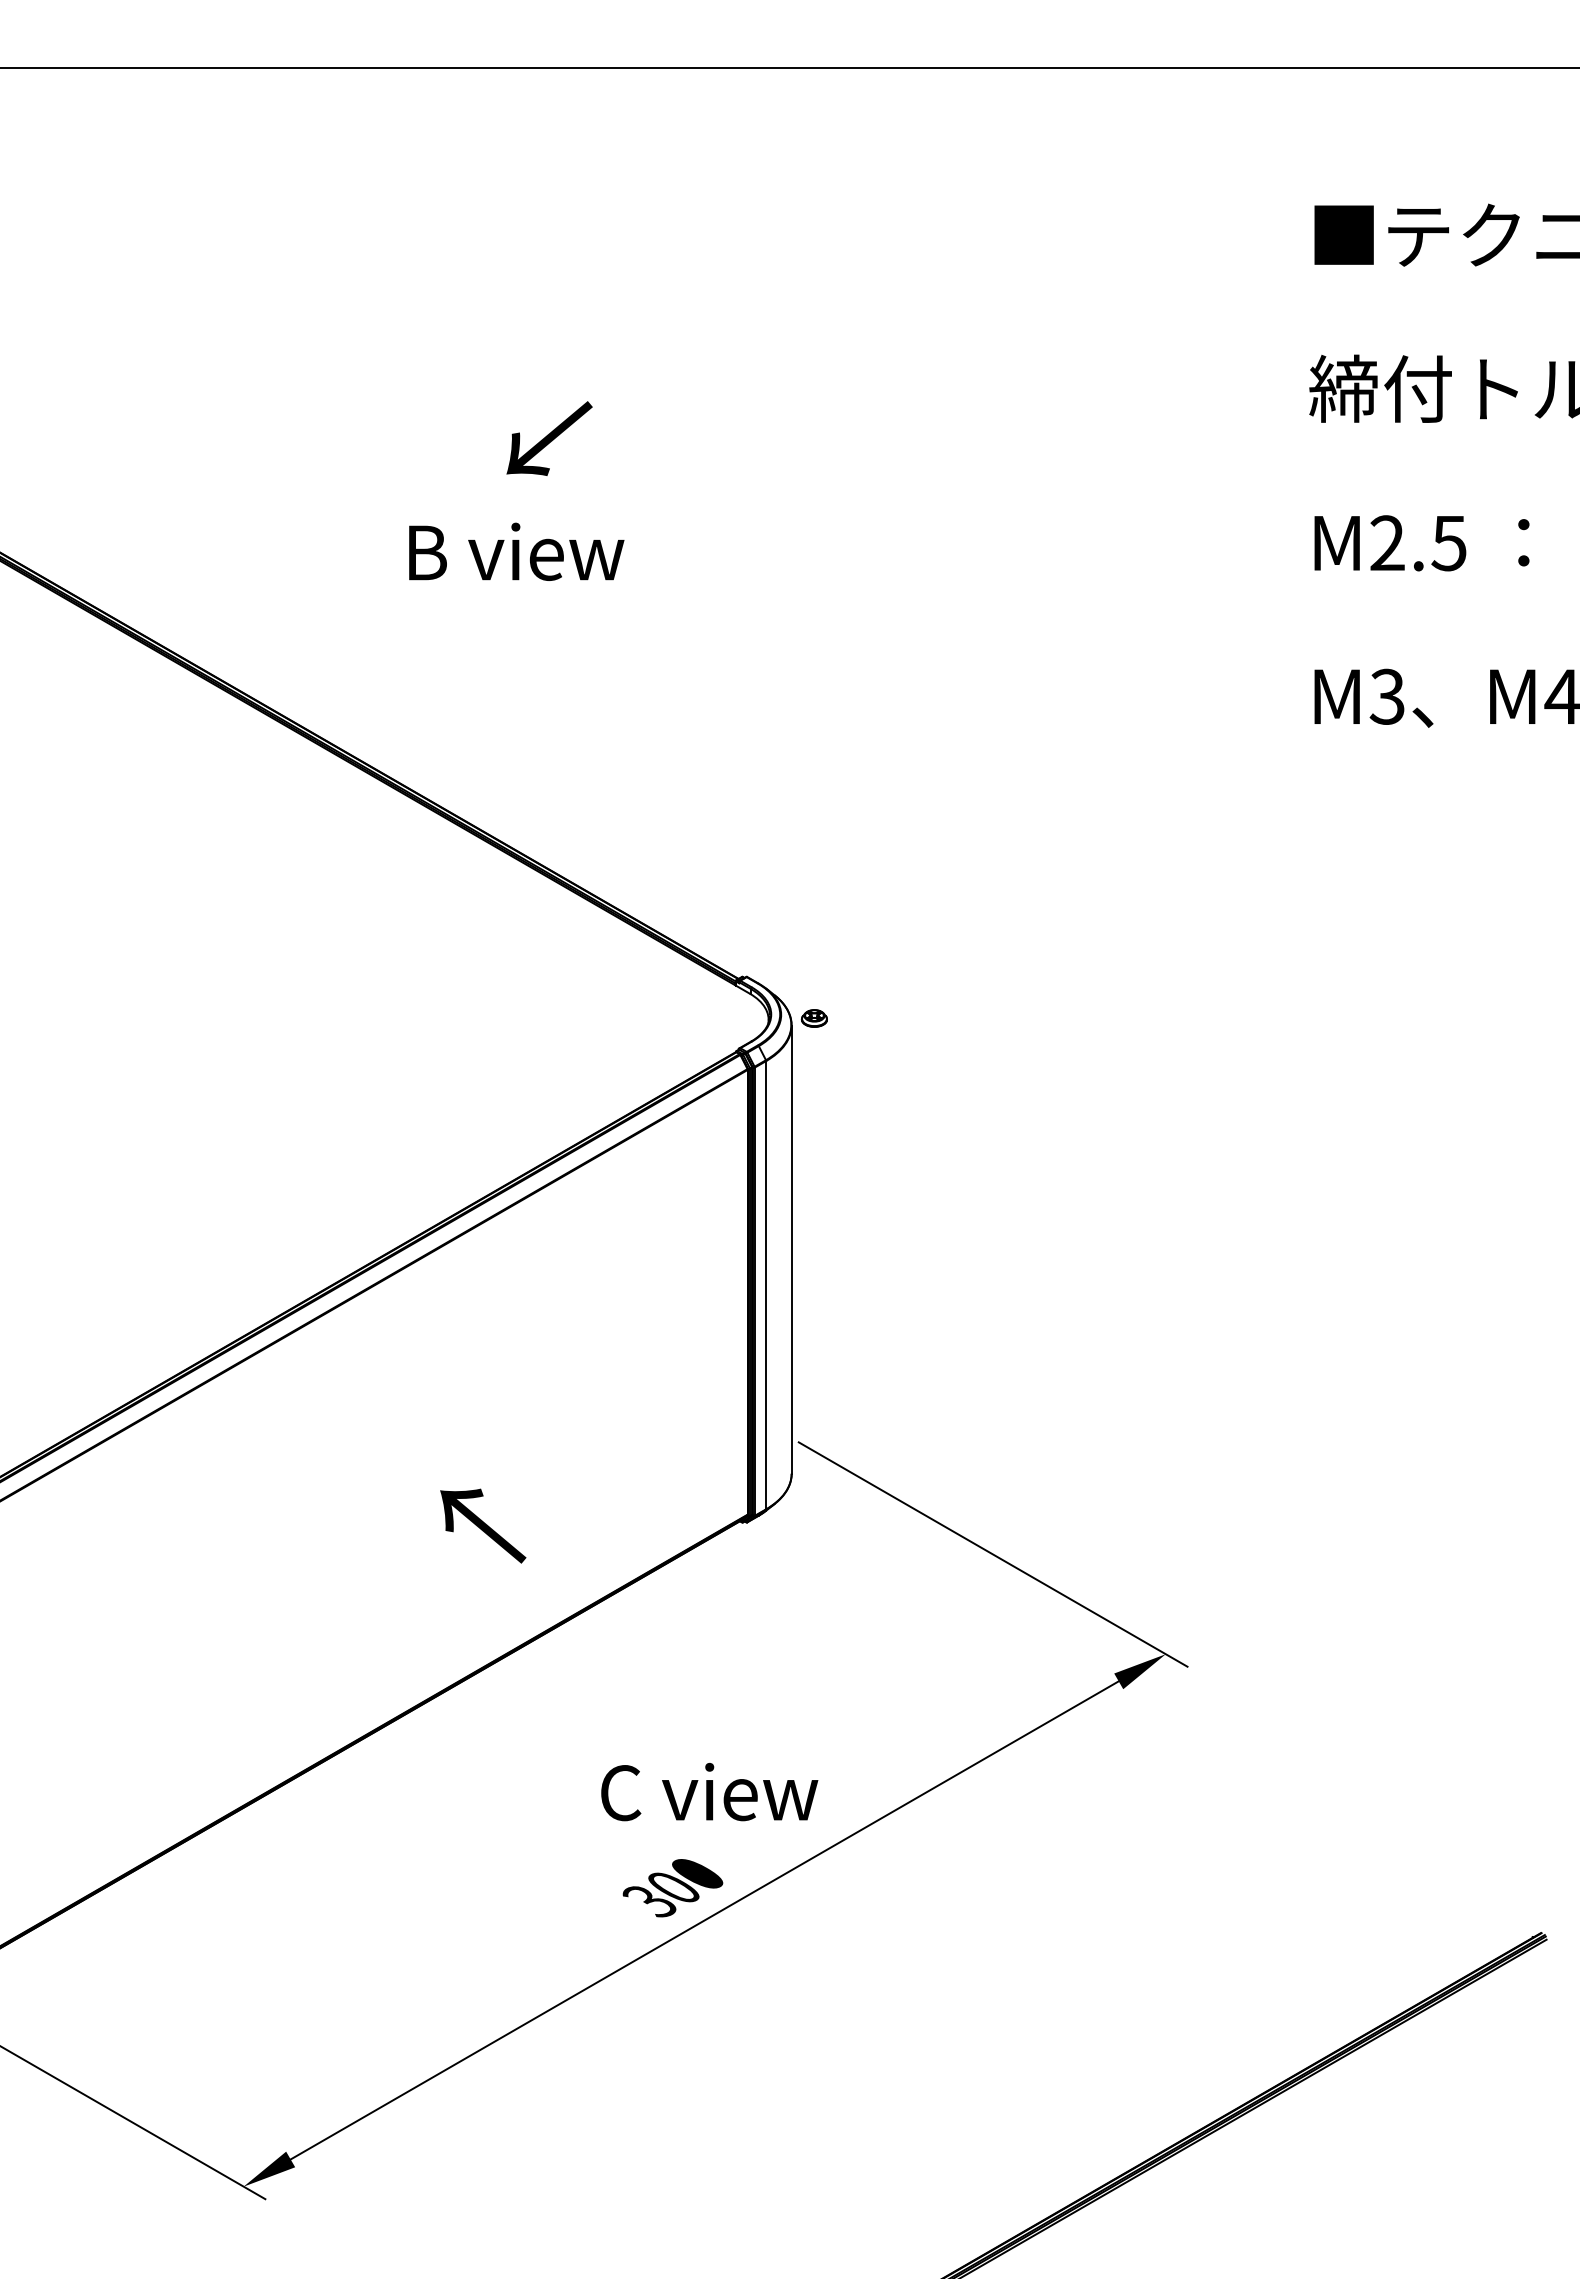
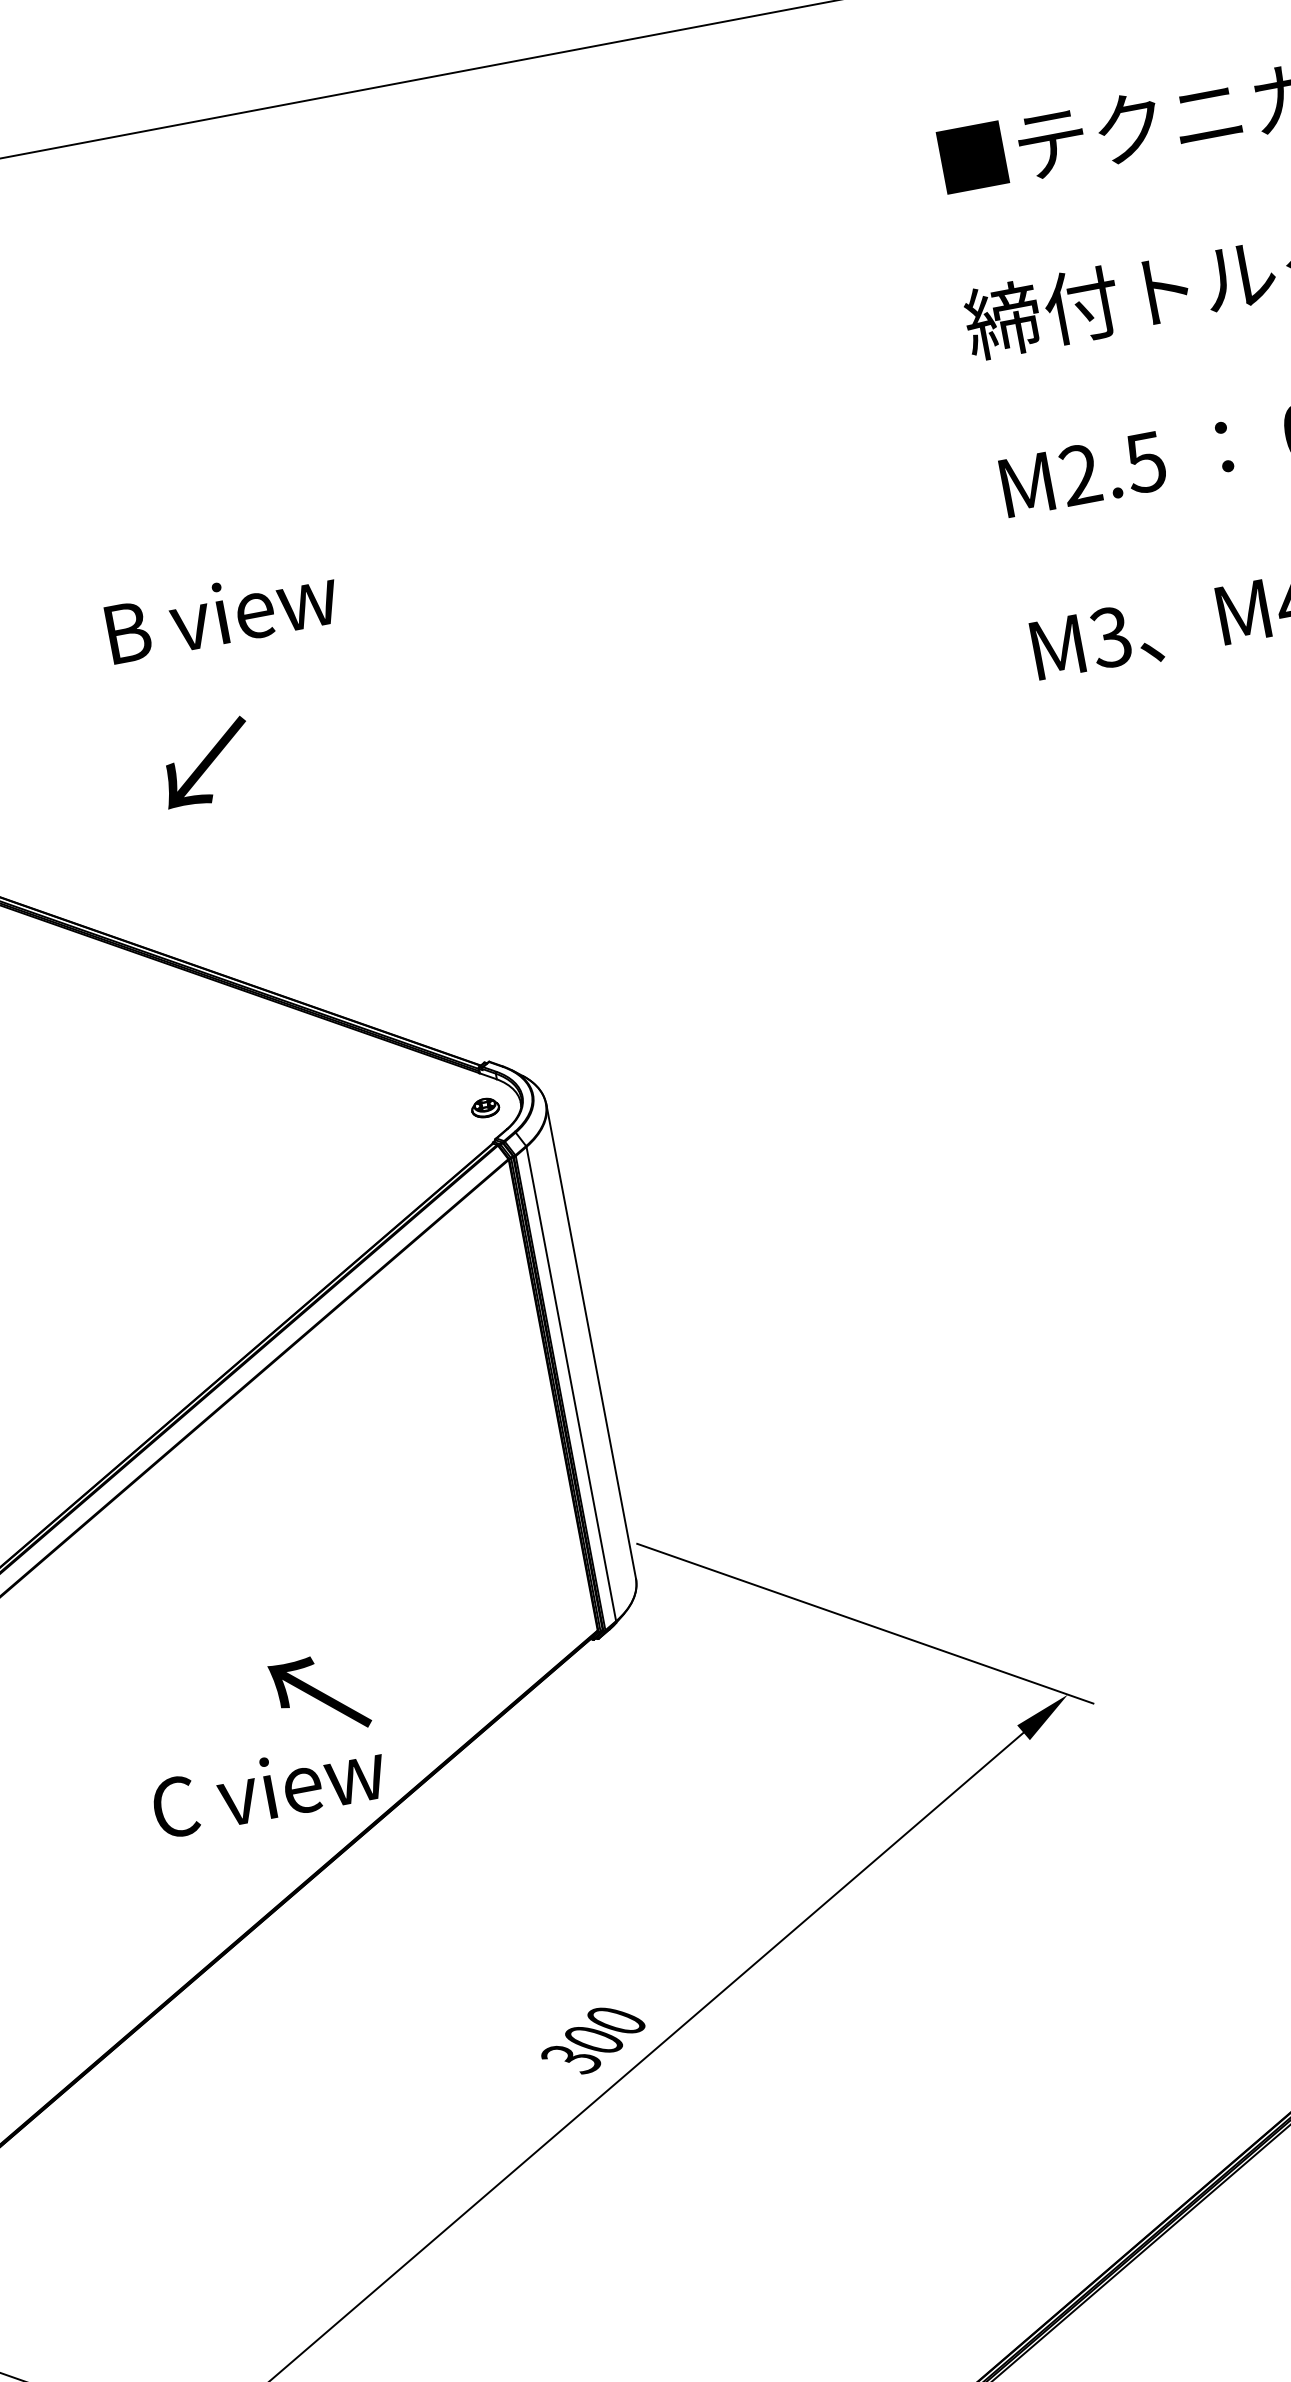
text: (549, 438) -> (206, 762), moved
text: (516, 551) -> (222, 613), moved
part: (813, 1018) -> (484, 1108), moved
text: (709, 1792) -> (268, 1788), moved

